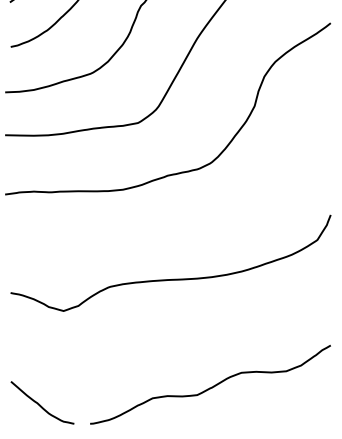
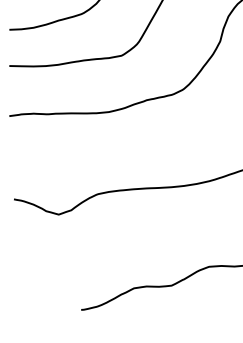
curve: (40, 404) -> (39, 293), removed

